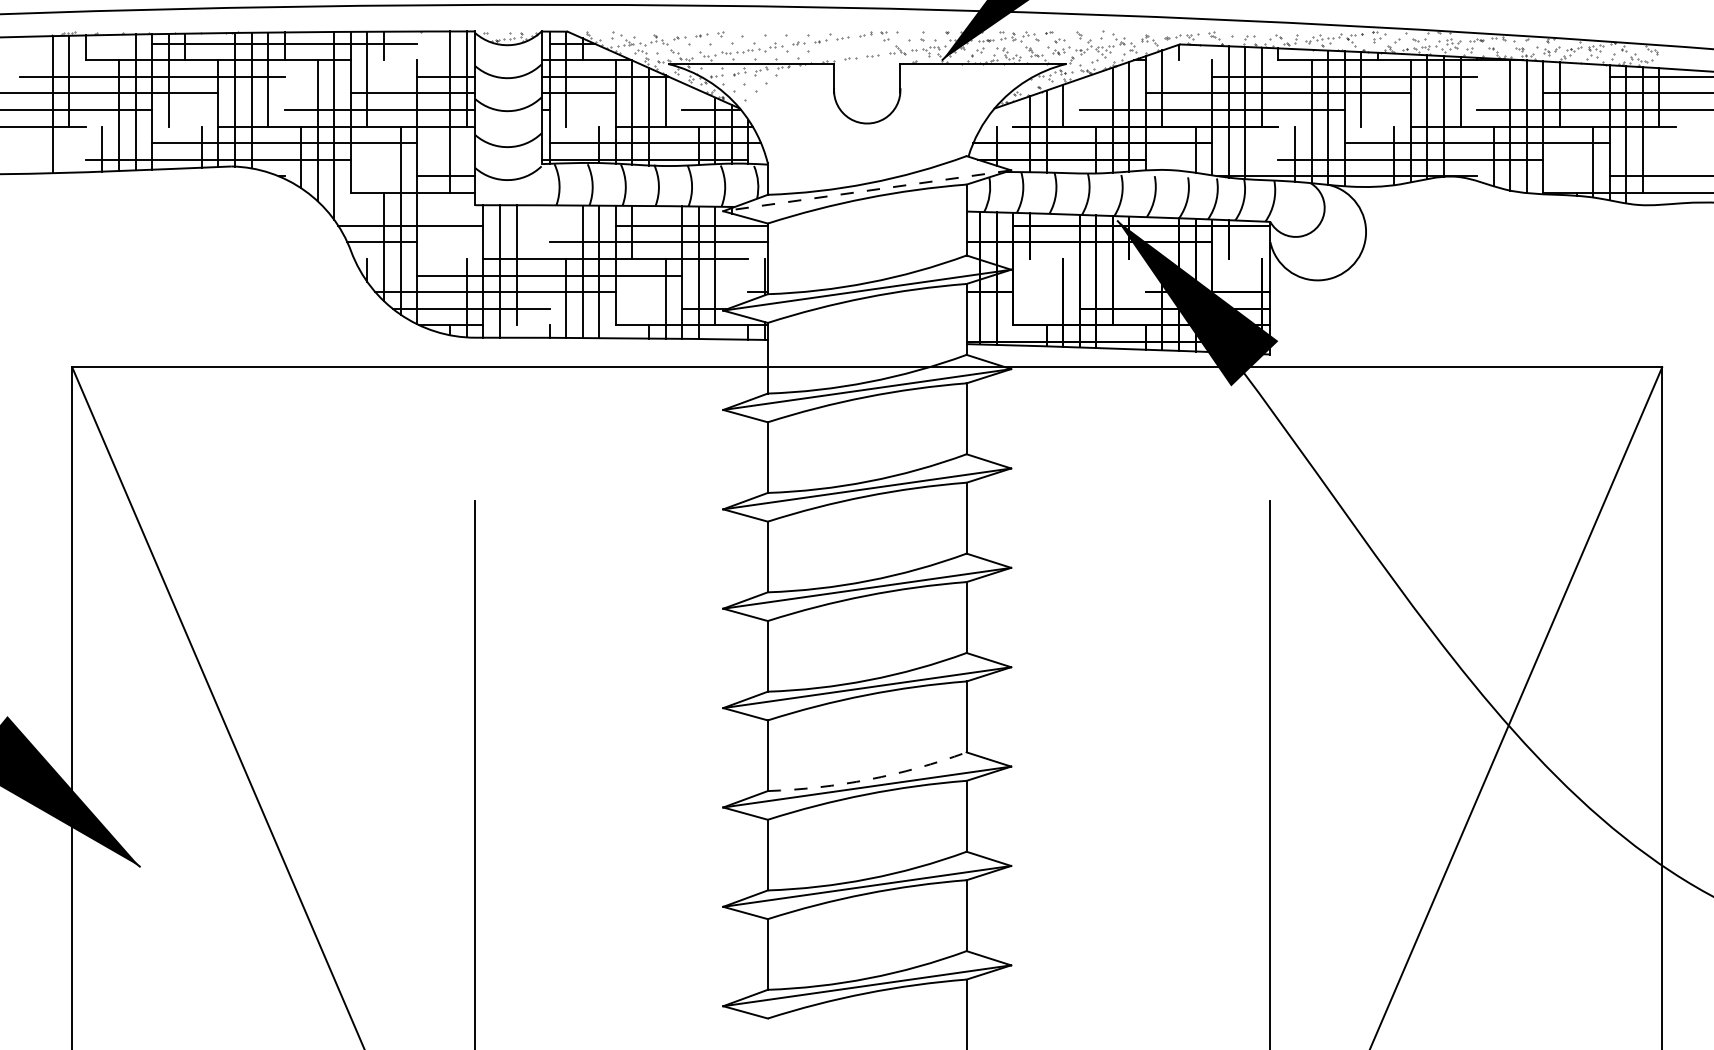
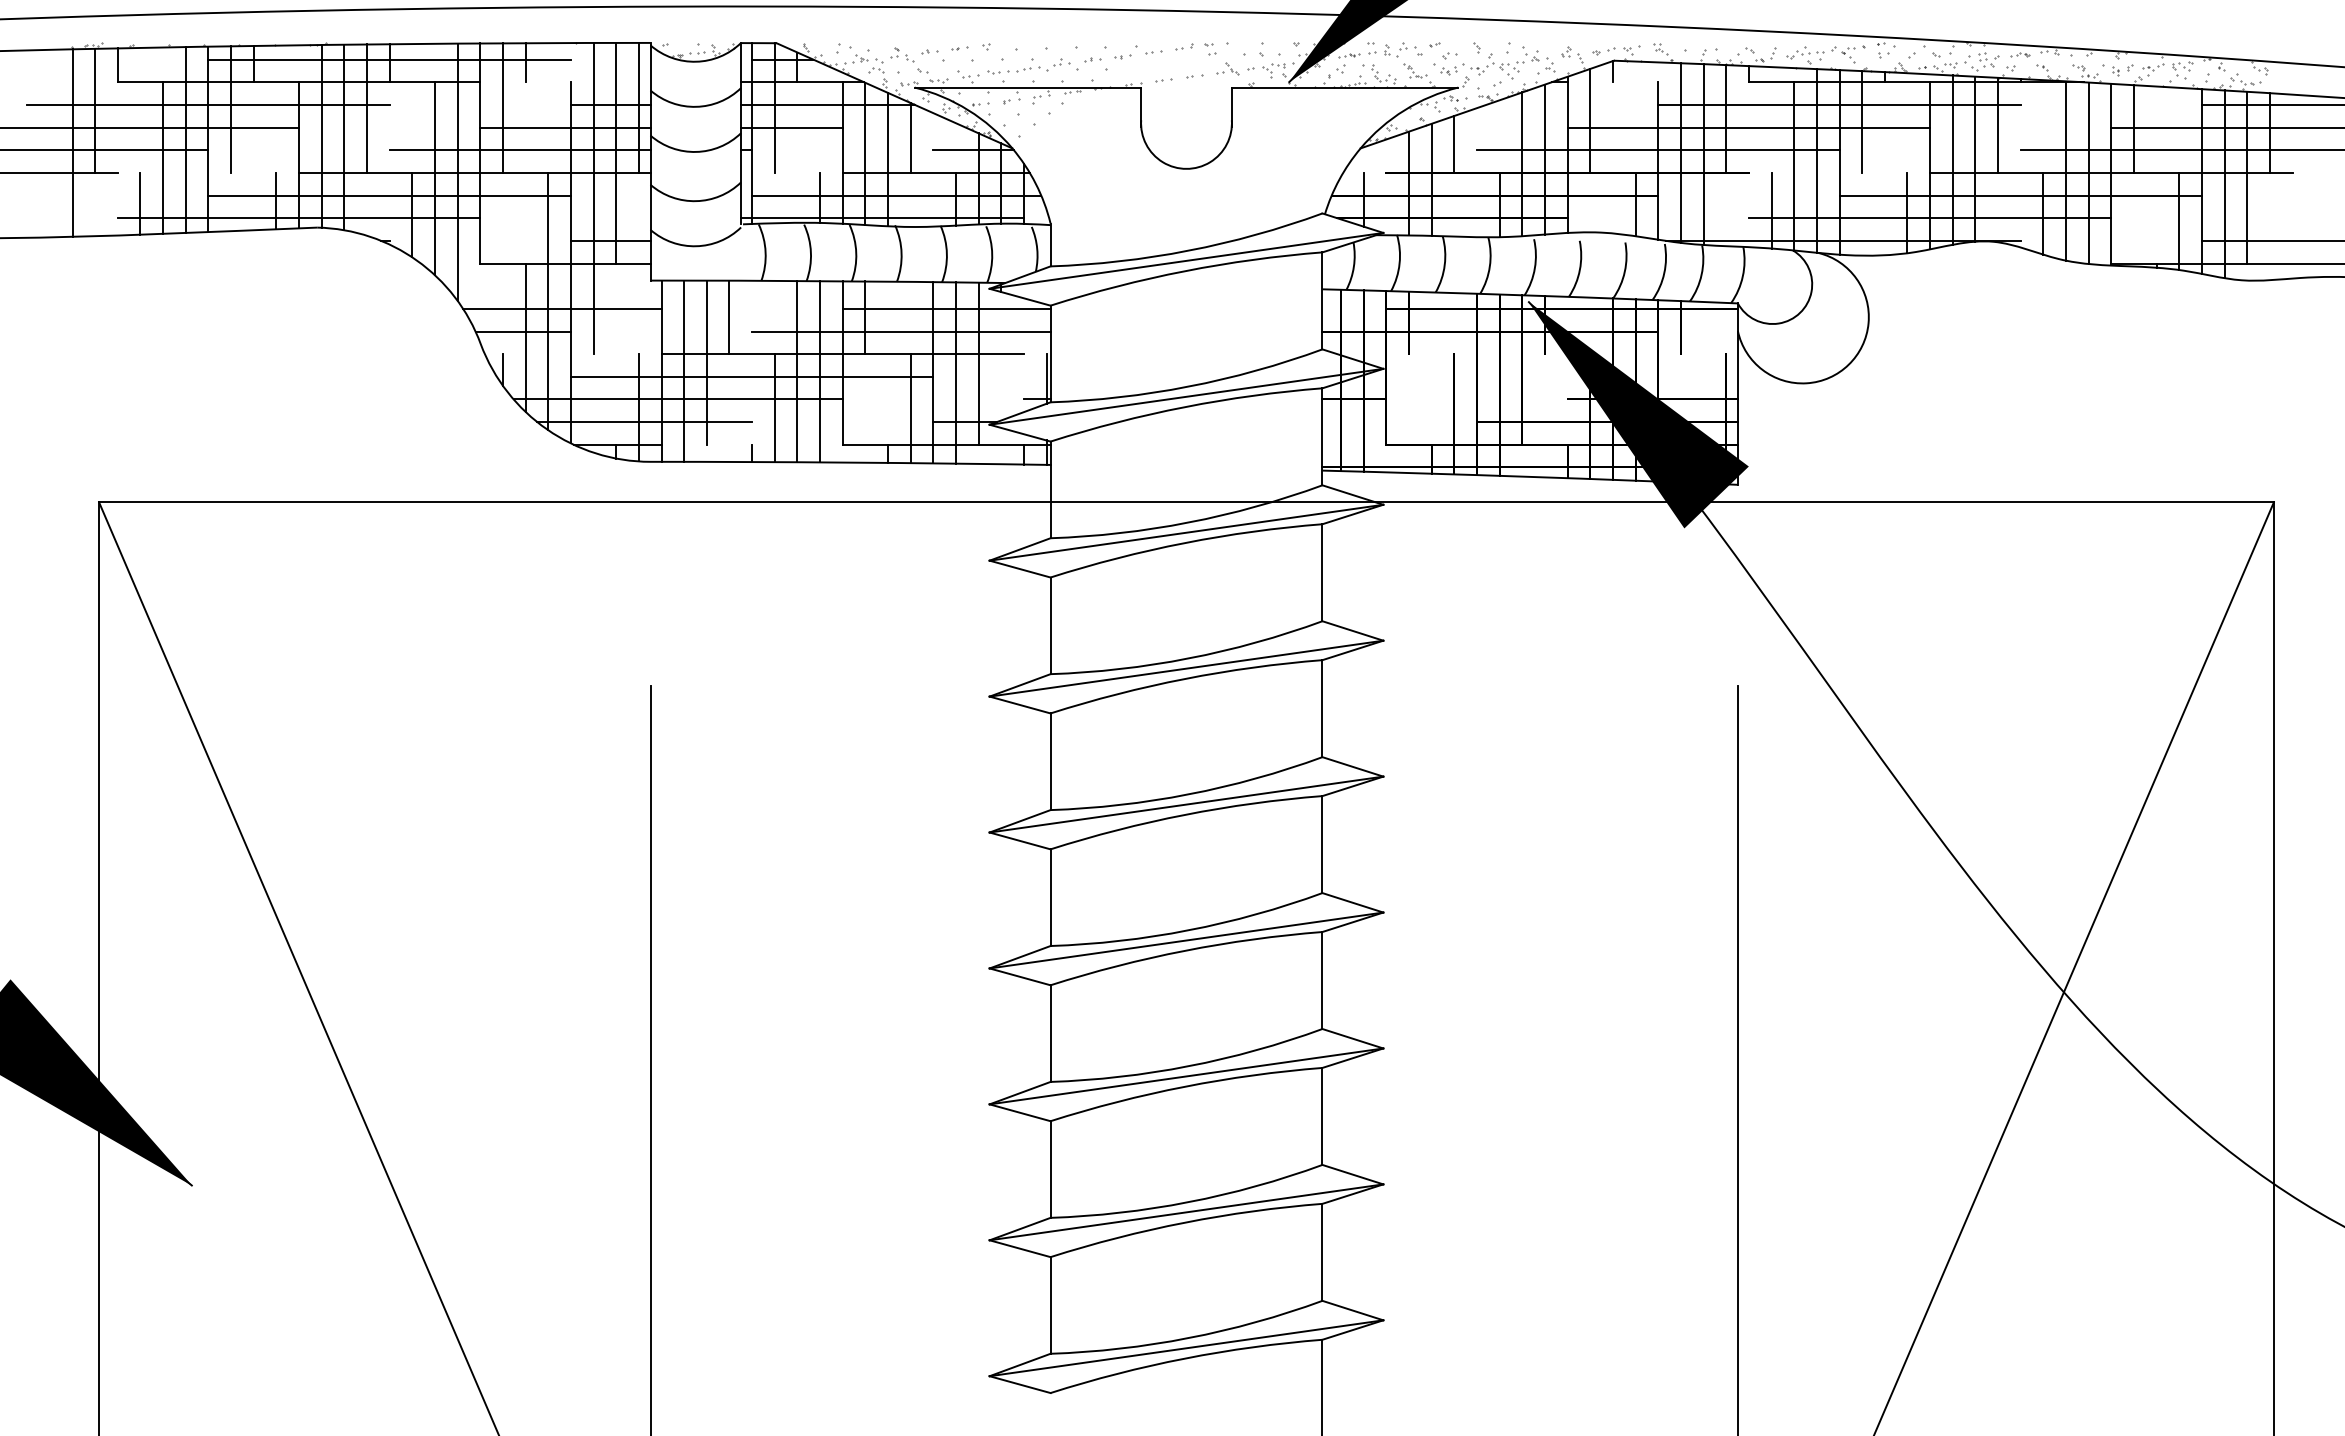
line: (433, 145) -> (593, 198), added
line: (867, 190) -> (1186, 260), dashed -> solid
line: (533, 232) -> (729, 317), added
arc: (868, 779) -> (1188, 1066), dashed -> solid

